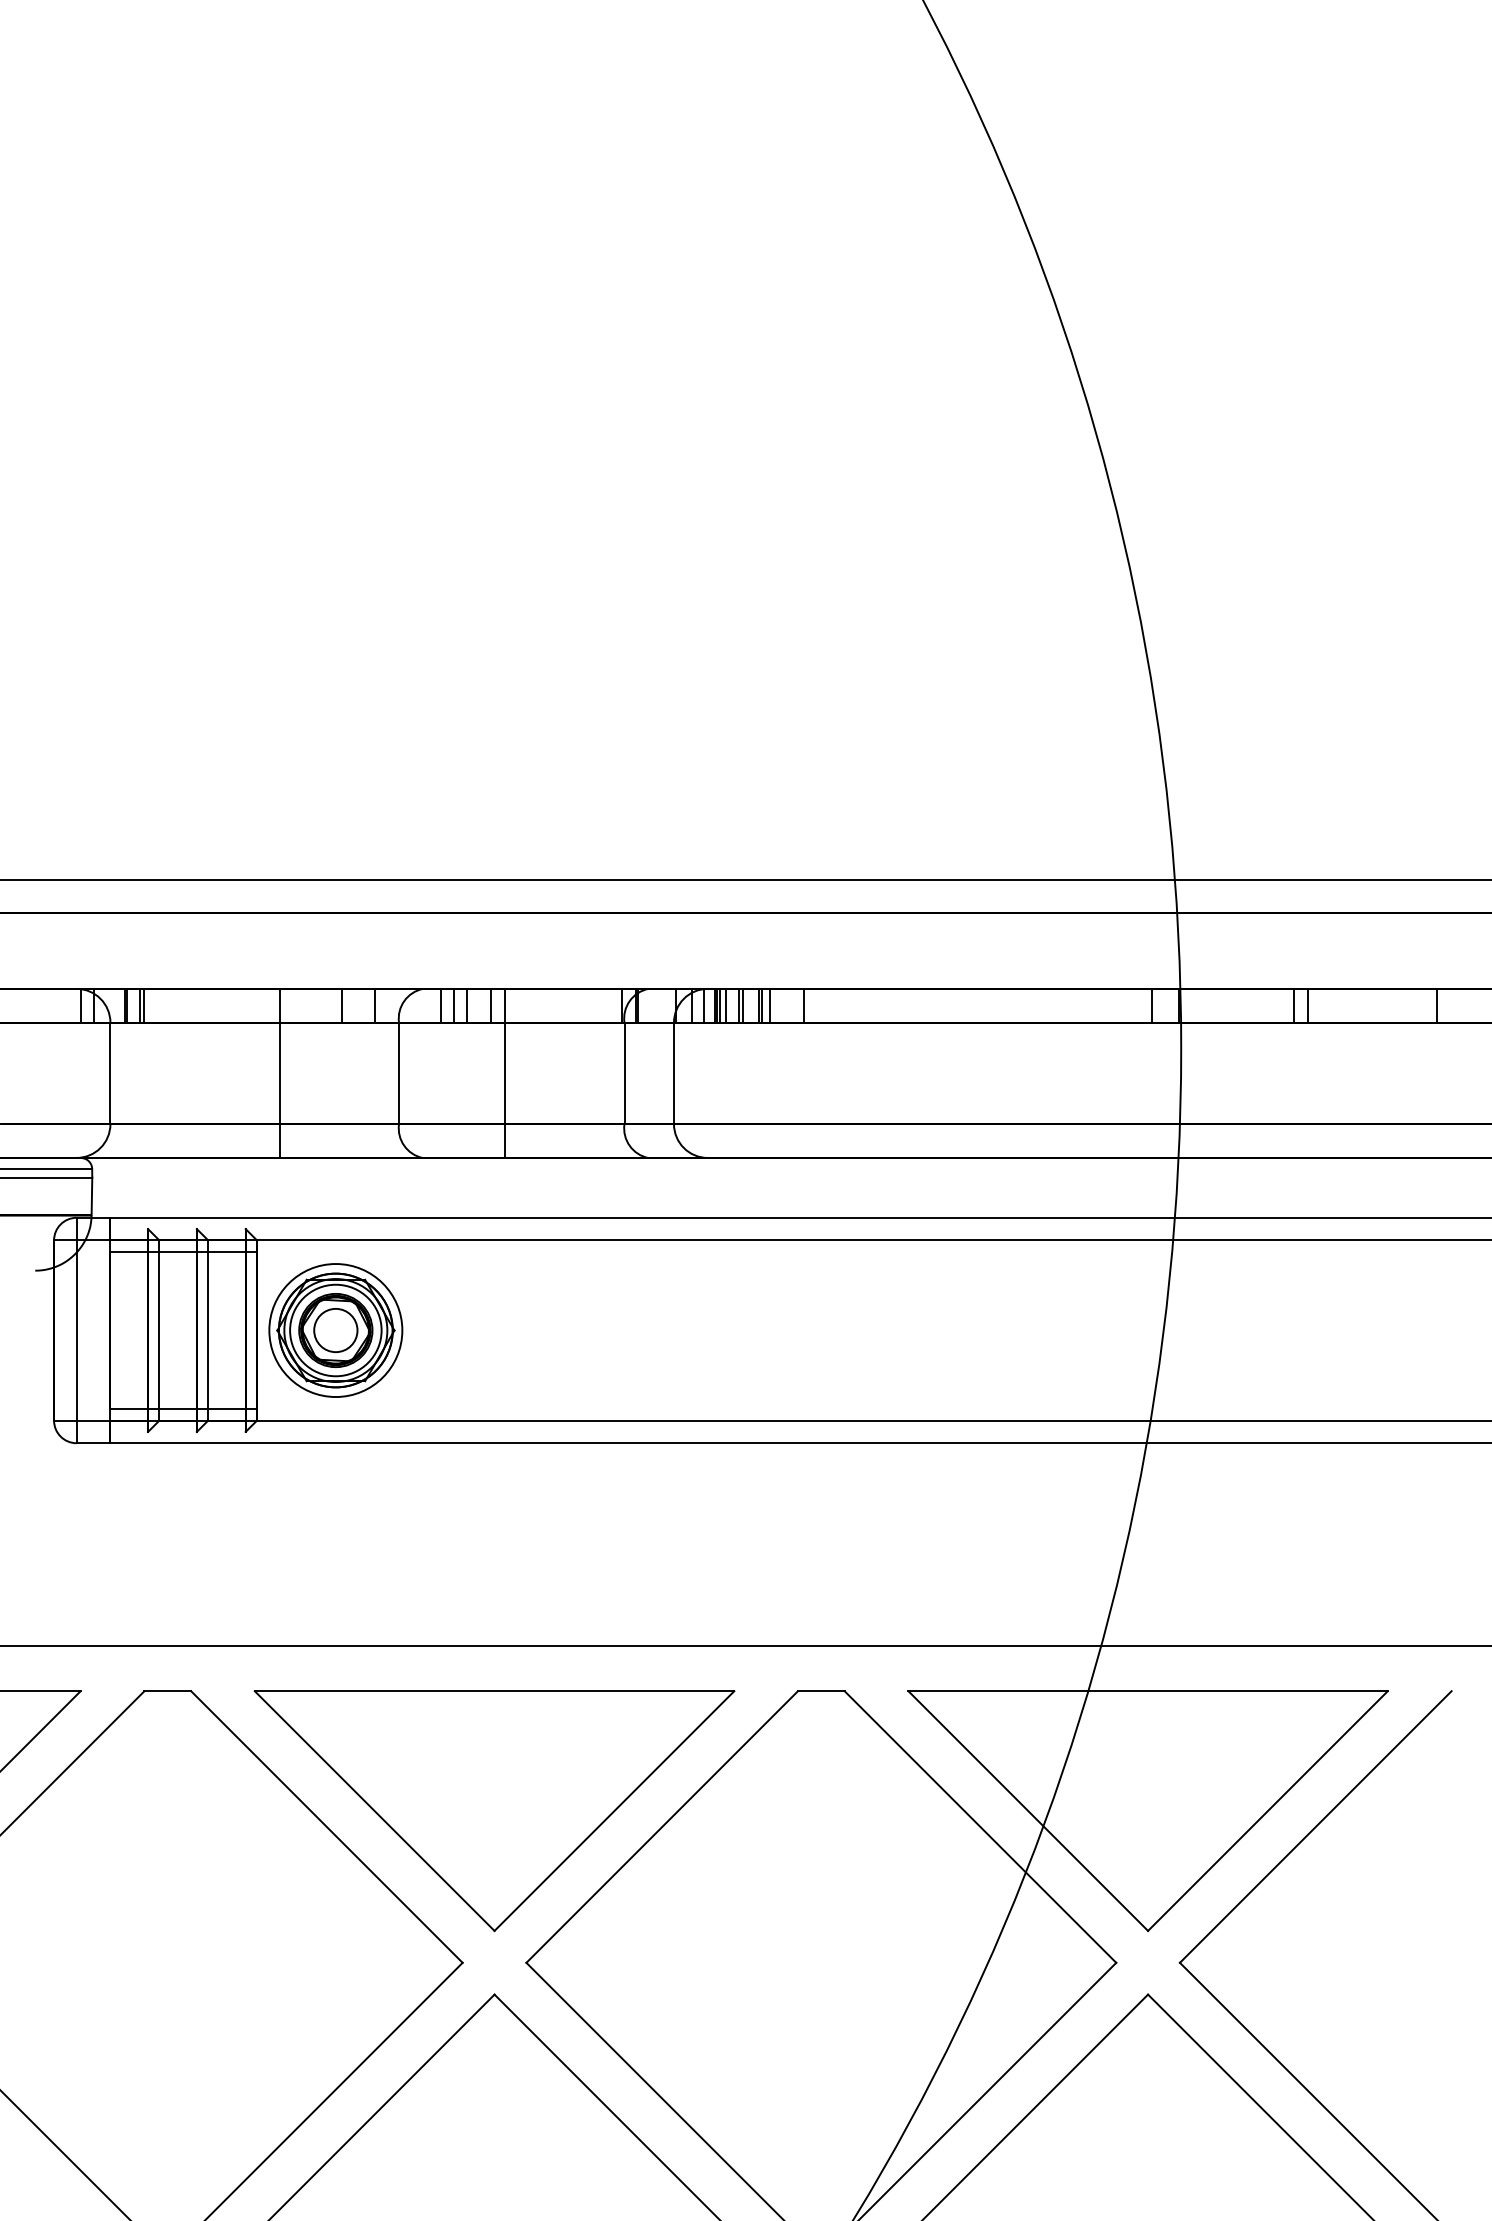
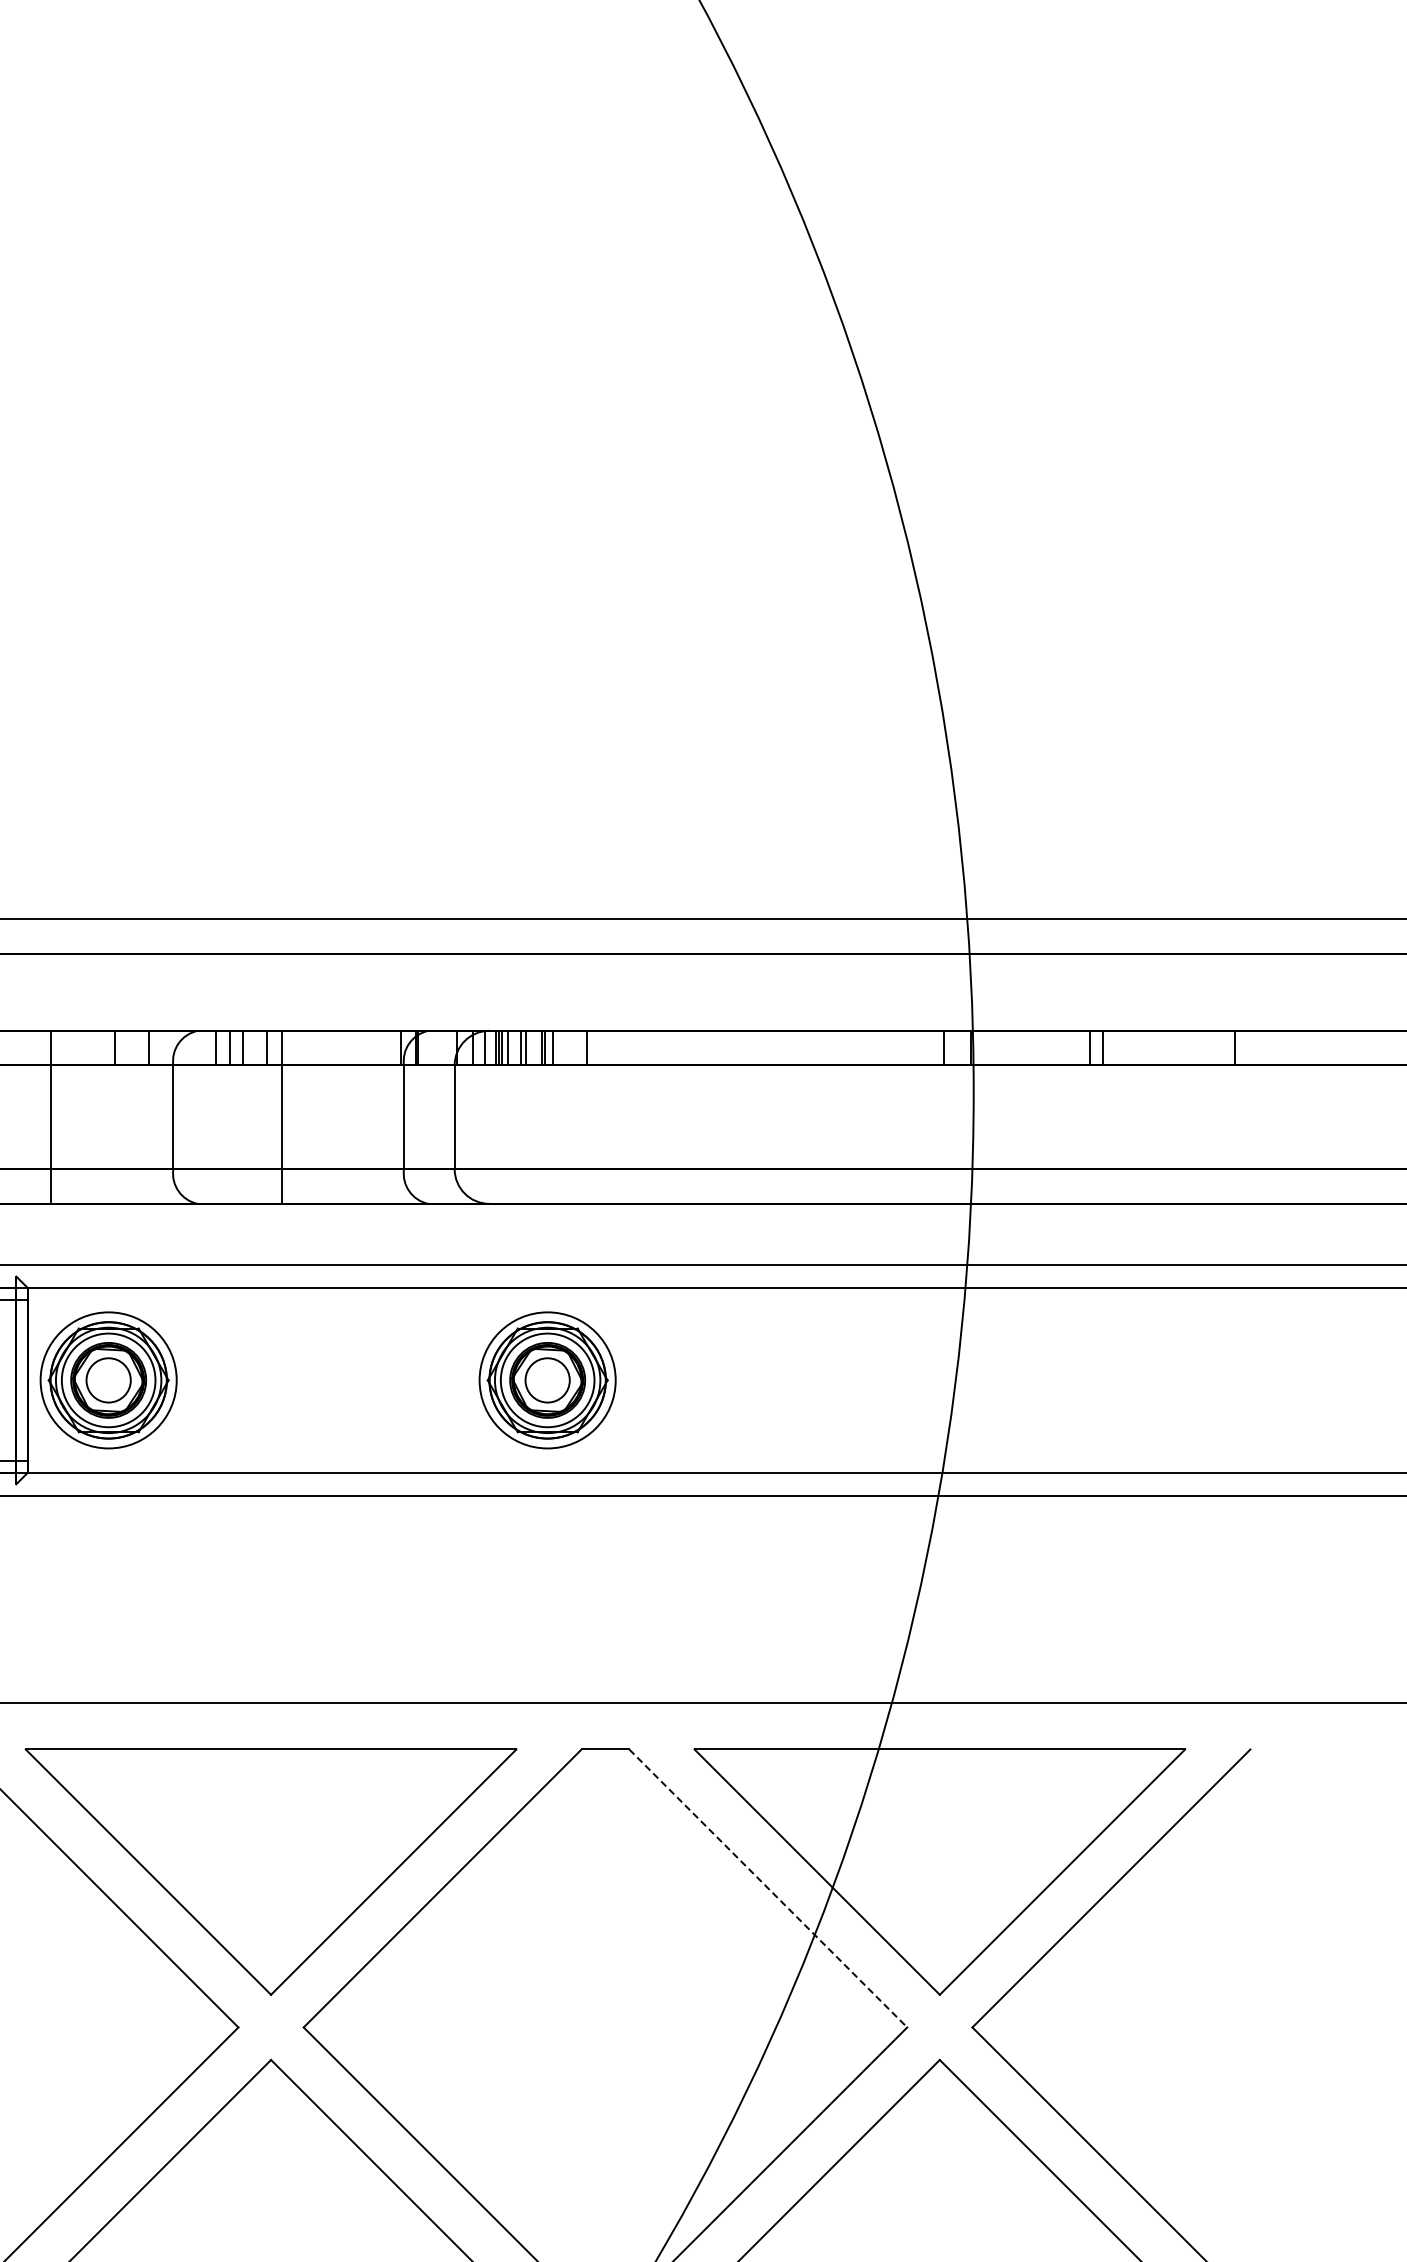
part: (764, 1330) -> (547, 1380), added
line: (980, 1827) -> (768, 1888), solid -> dashed

